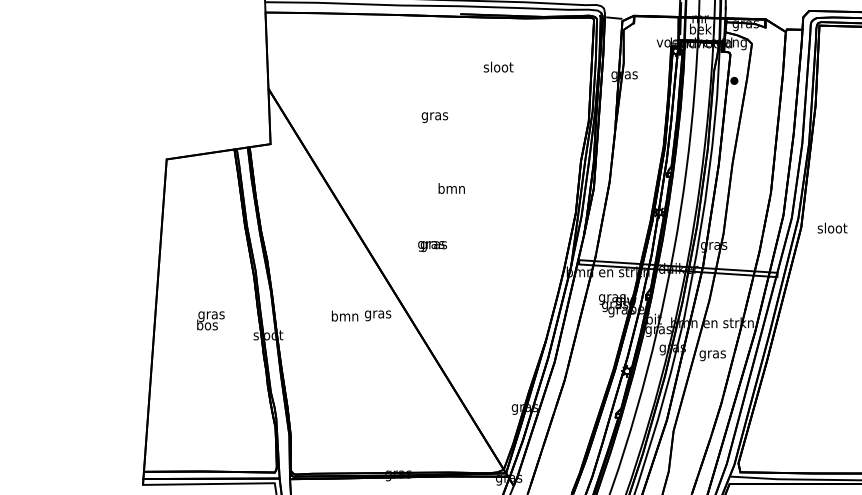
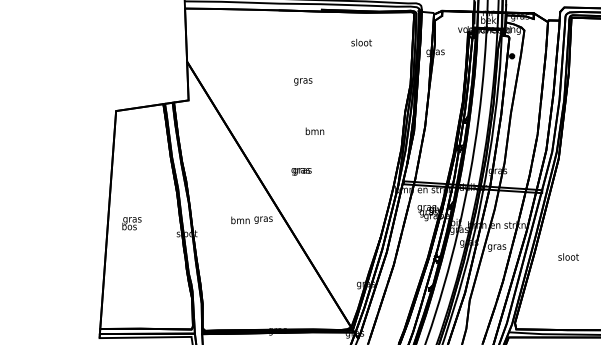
text: (498, 66) -> (361, 42), moved
text: (832, 227) -> (568, 256), moved
text: (210, 320) -> (131, 223), moved

